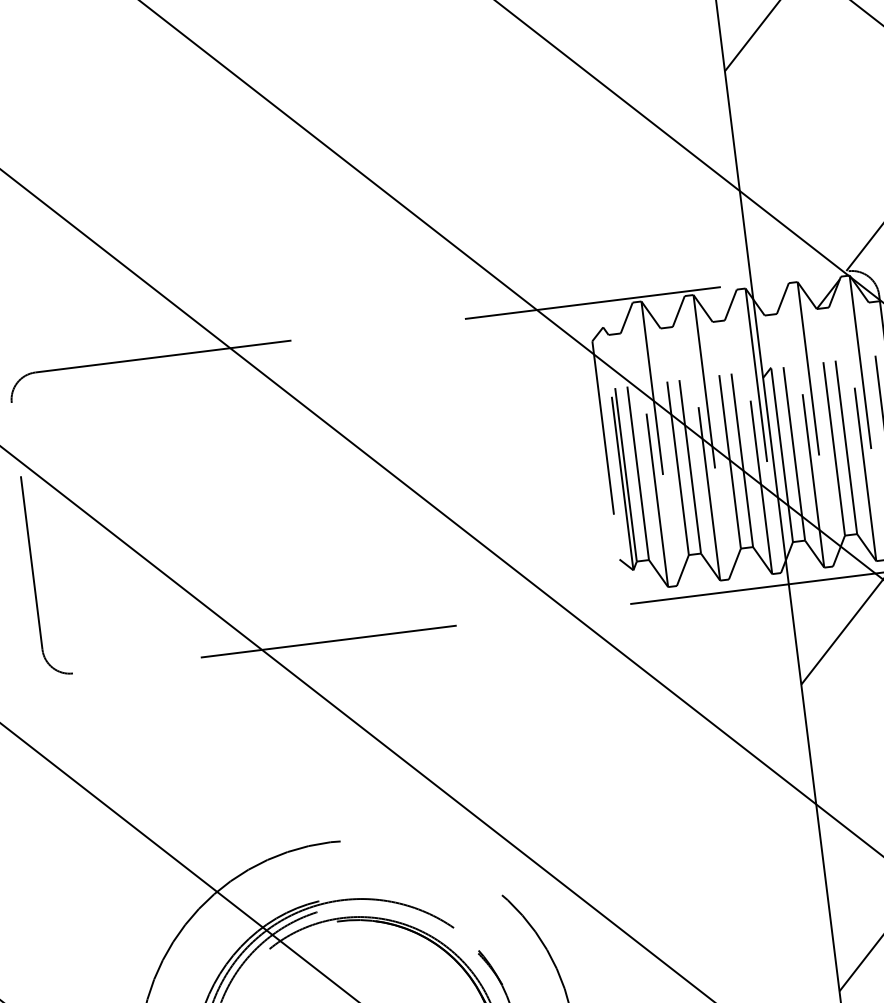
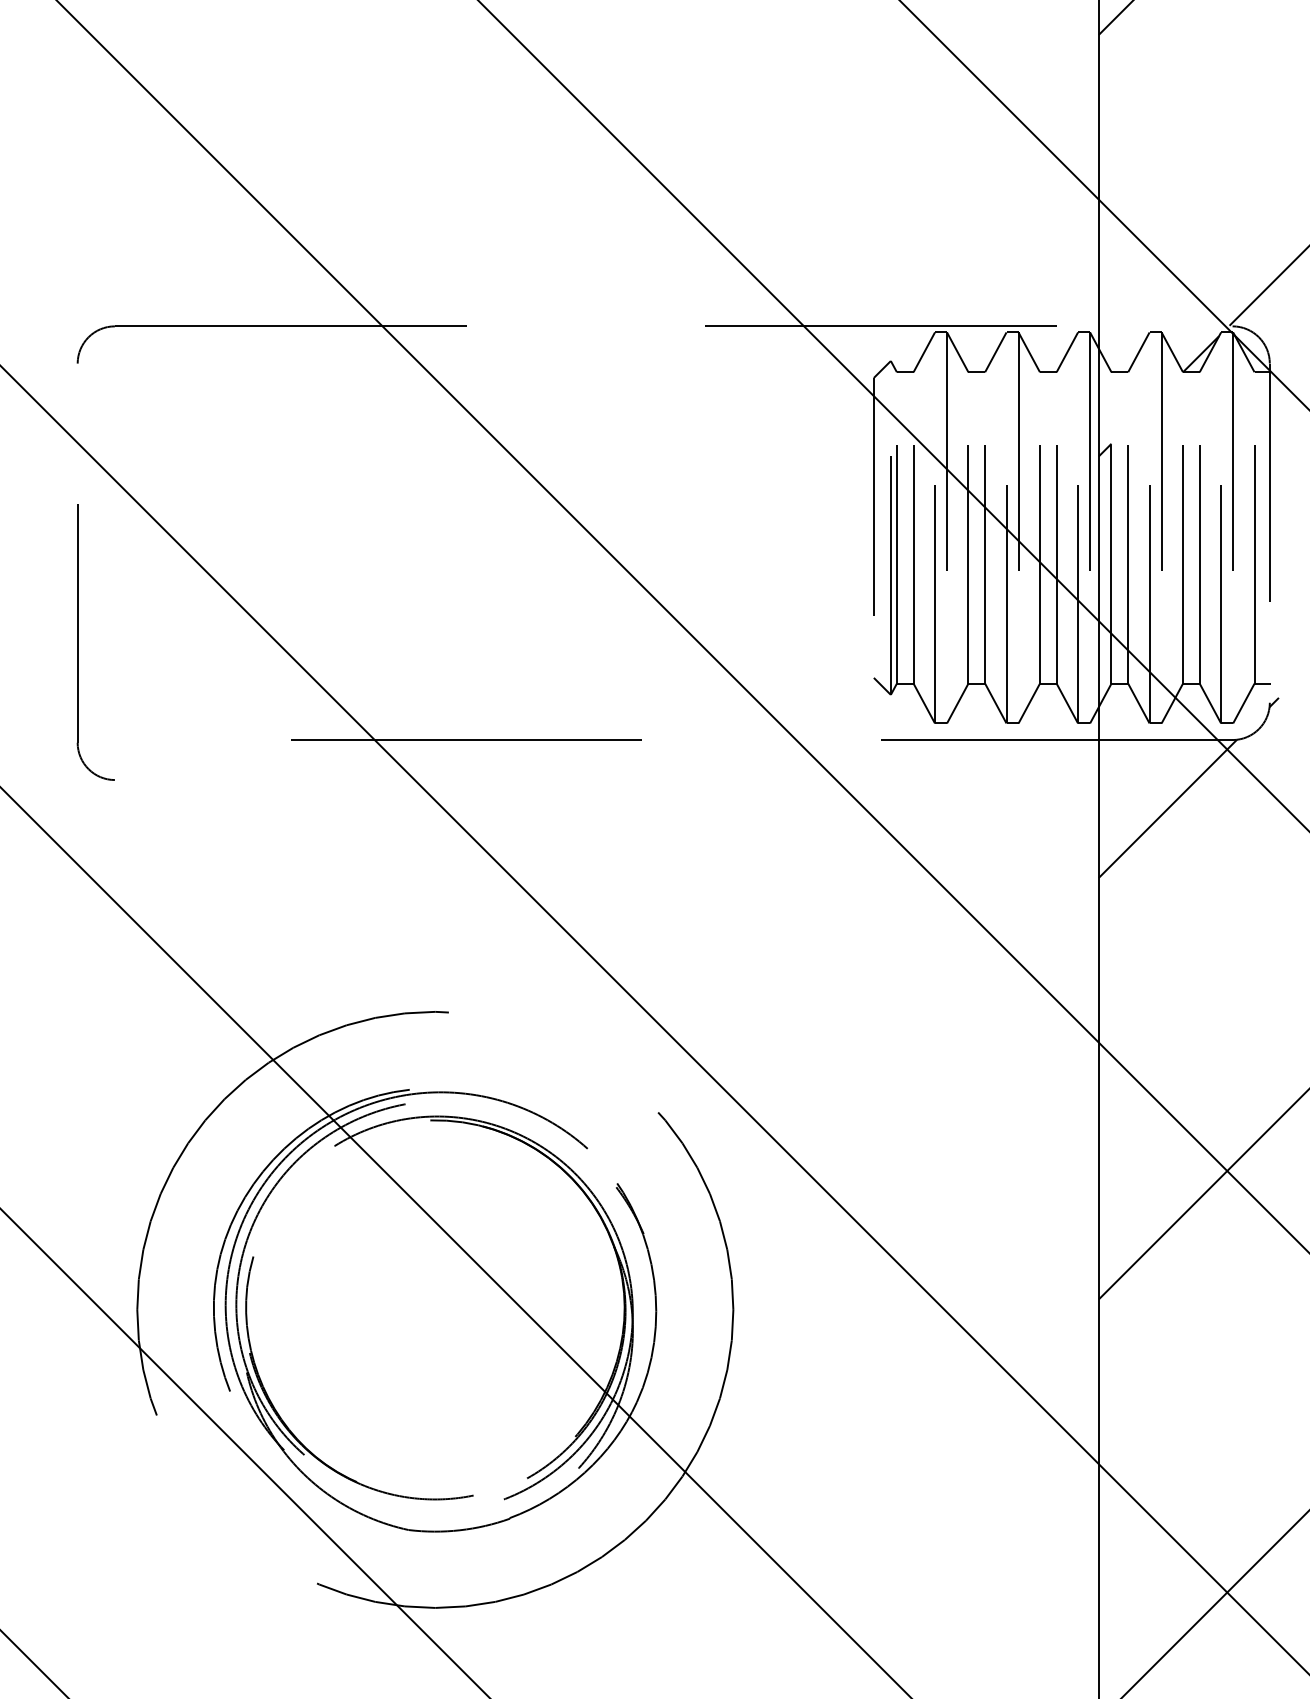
part: (34, 576) -> (78, 642), moved

